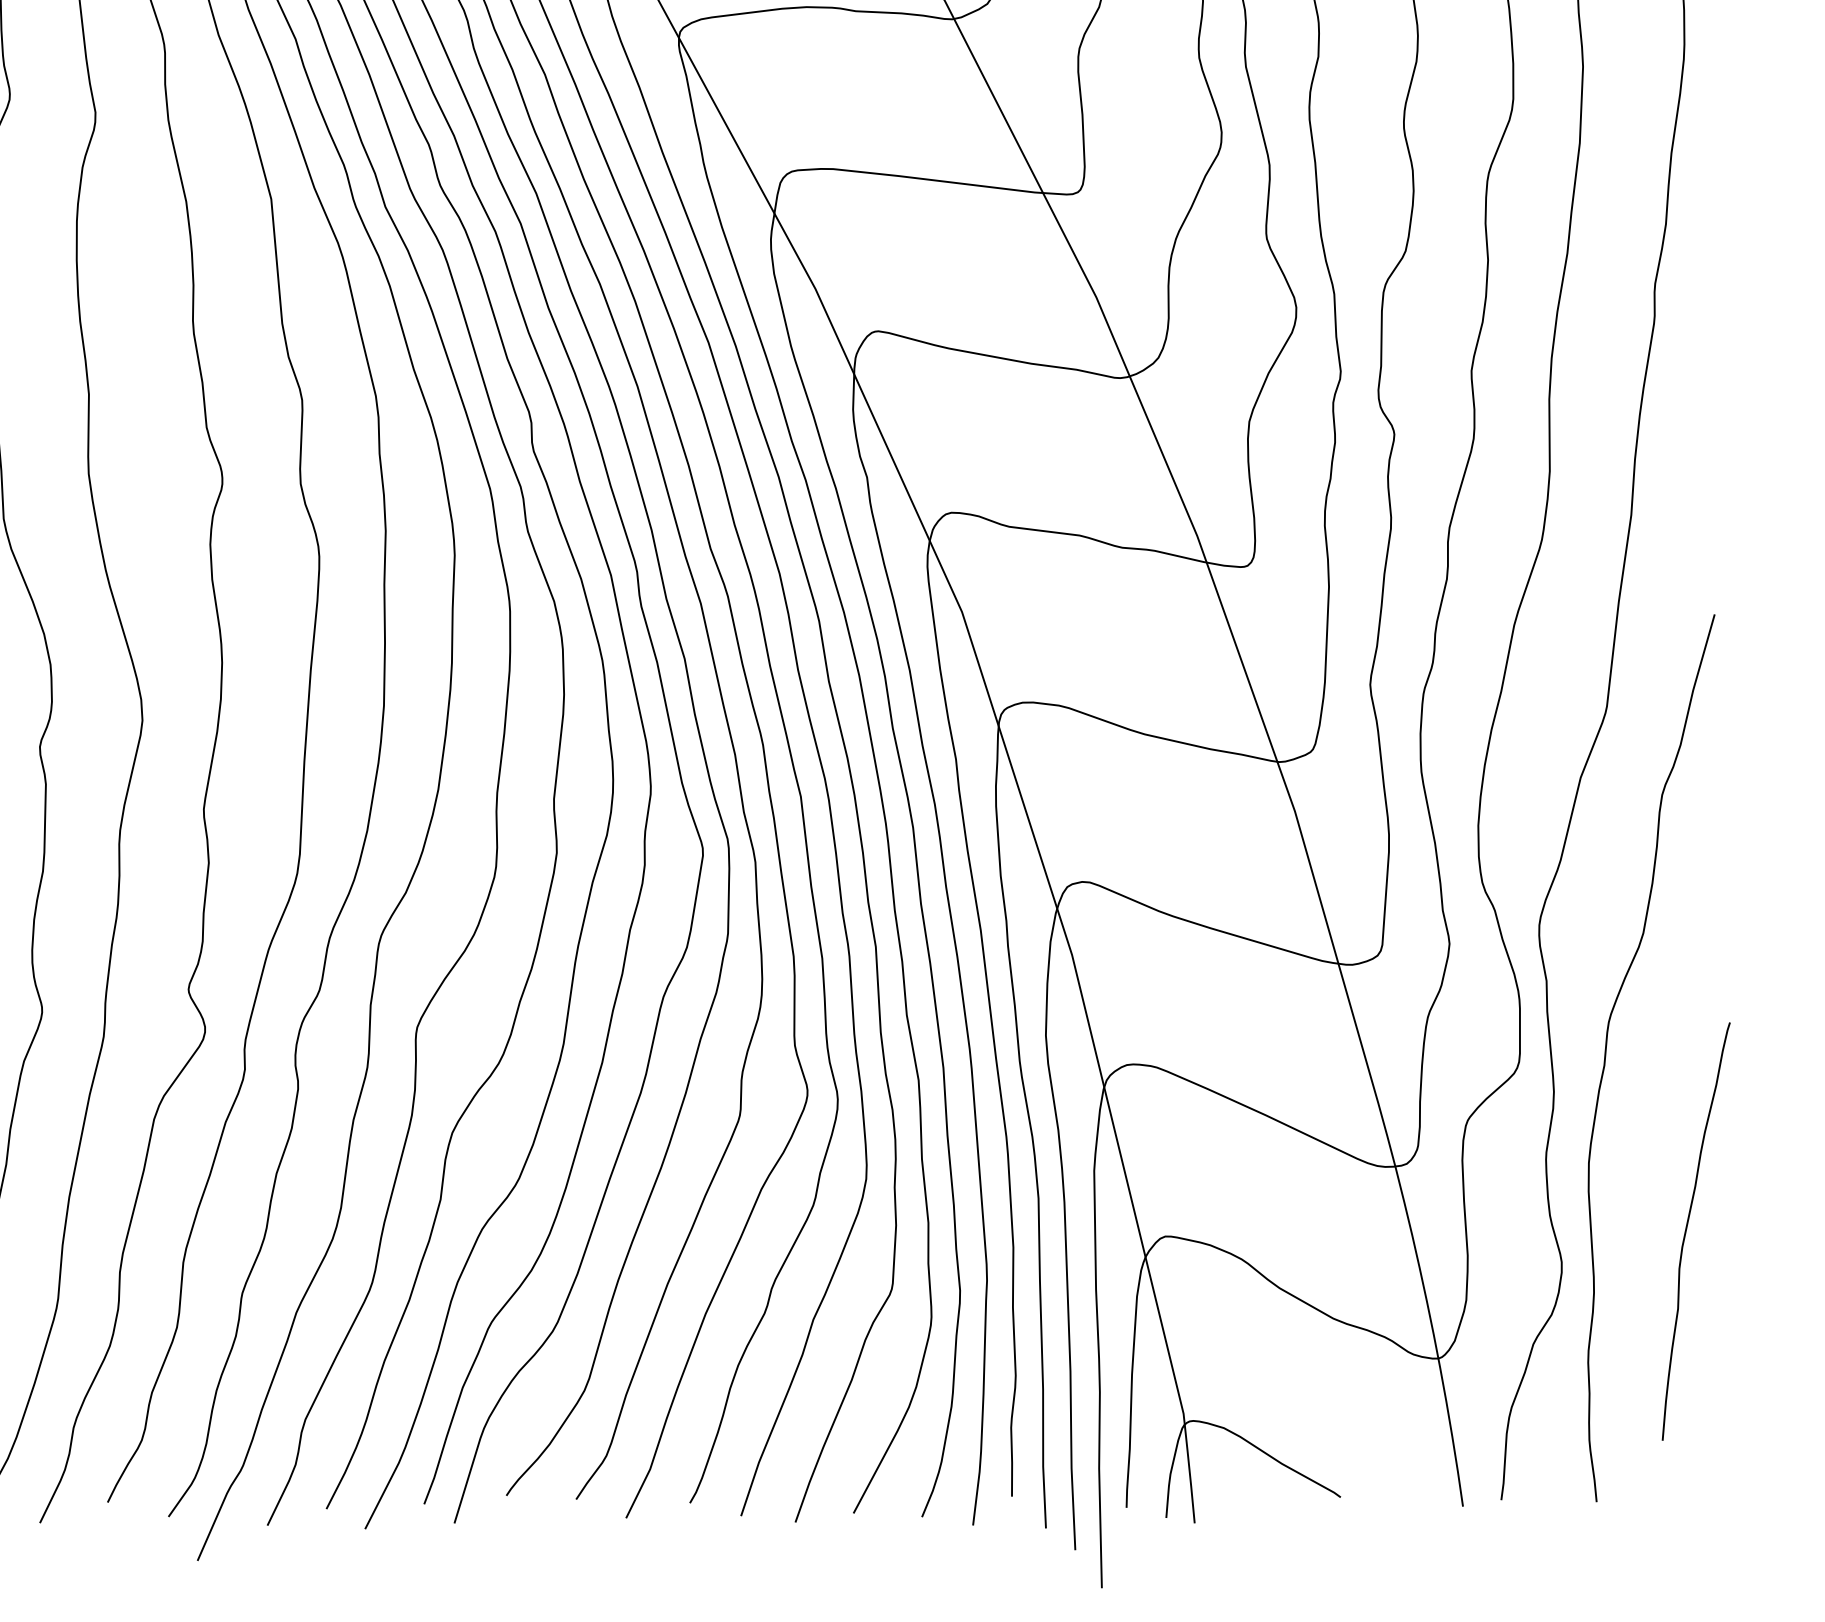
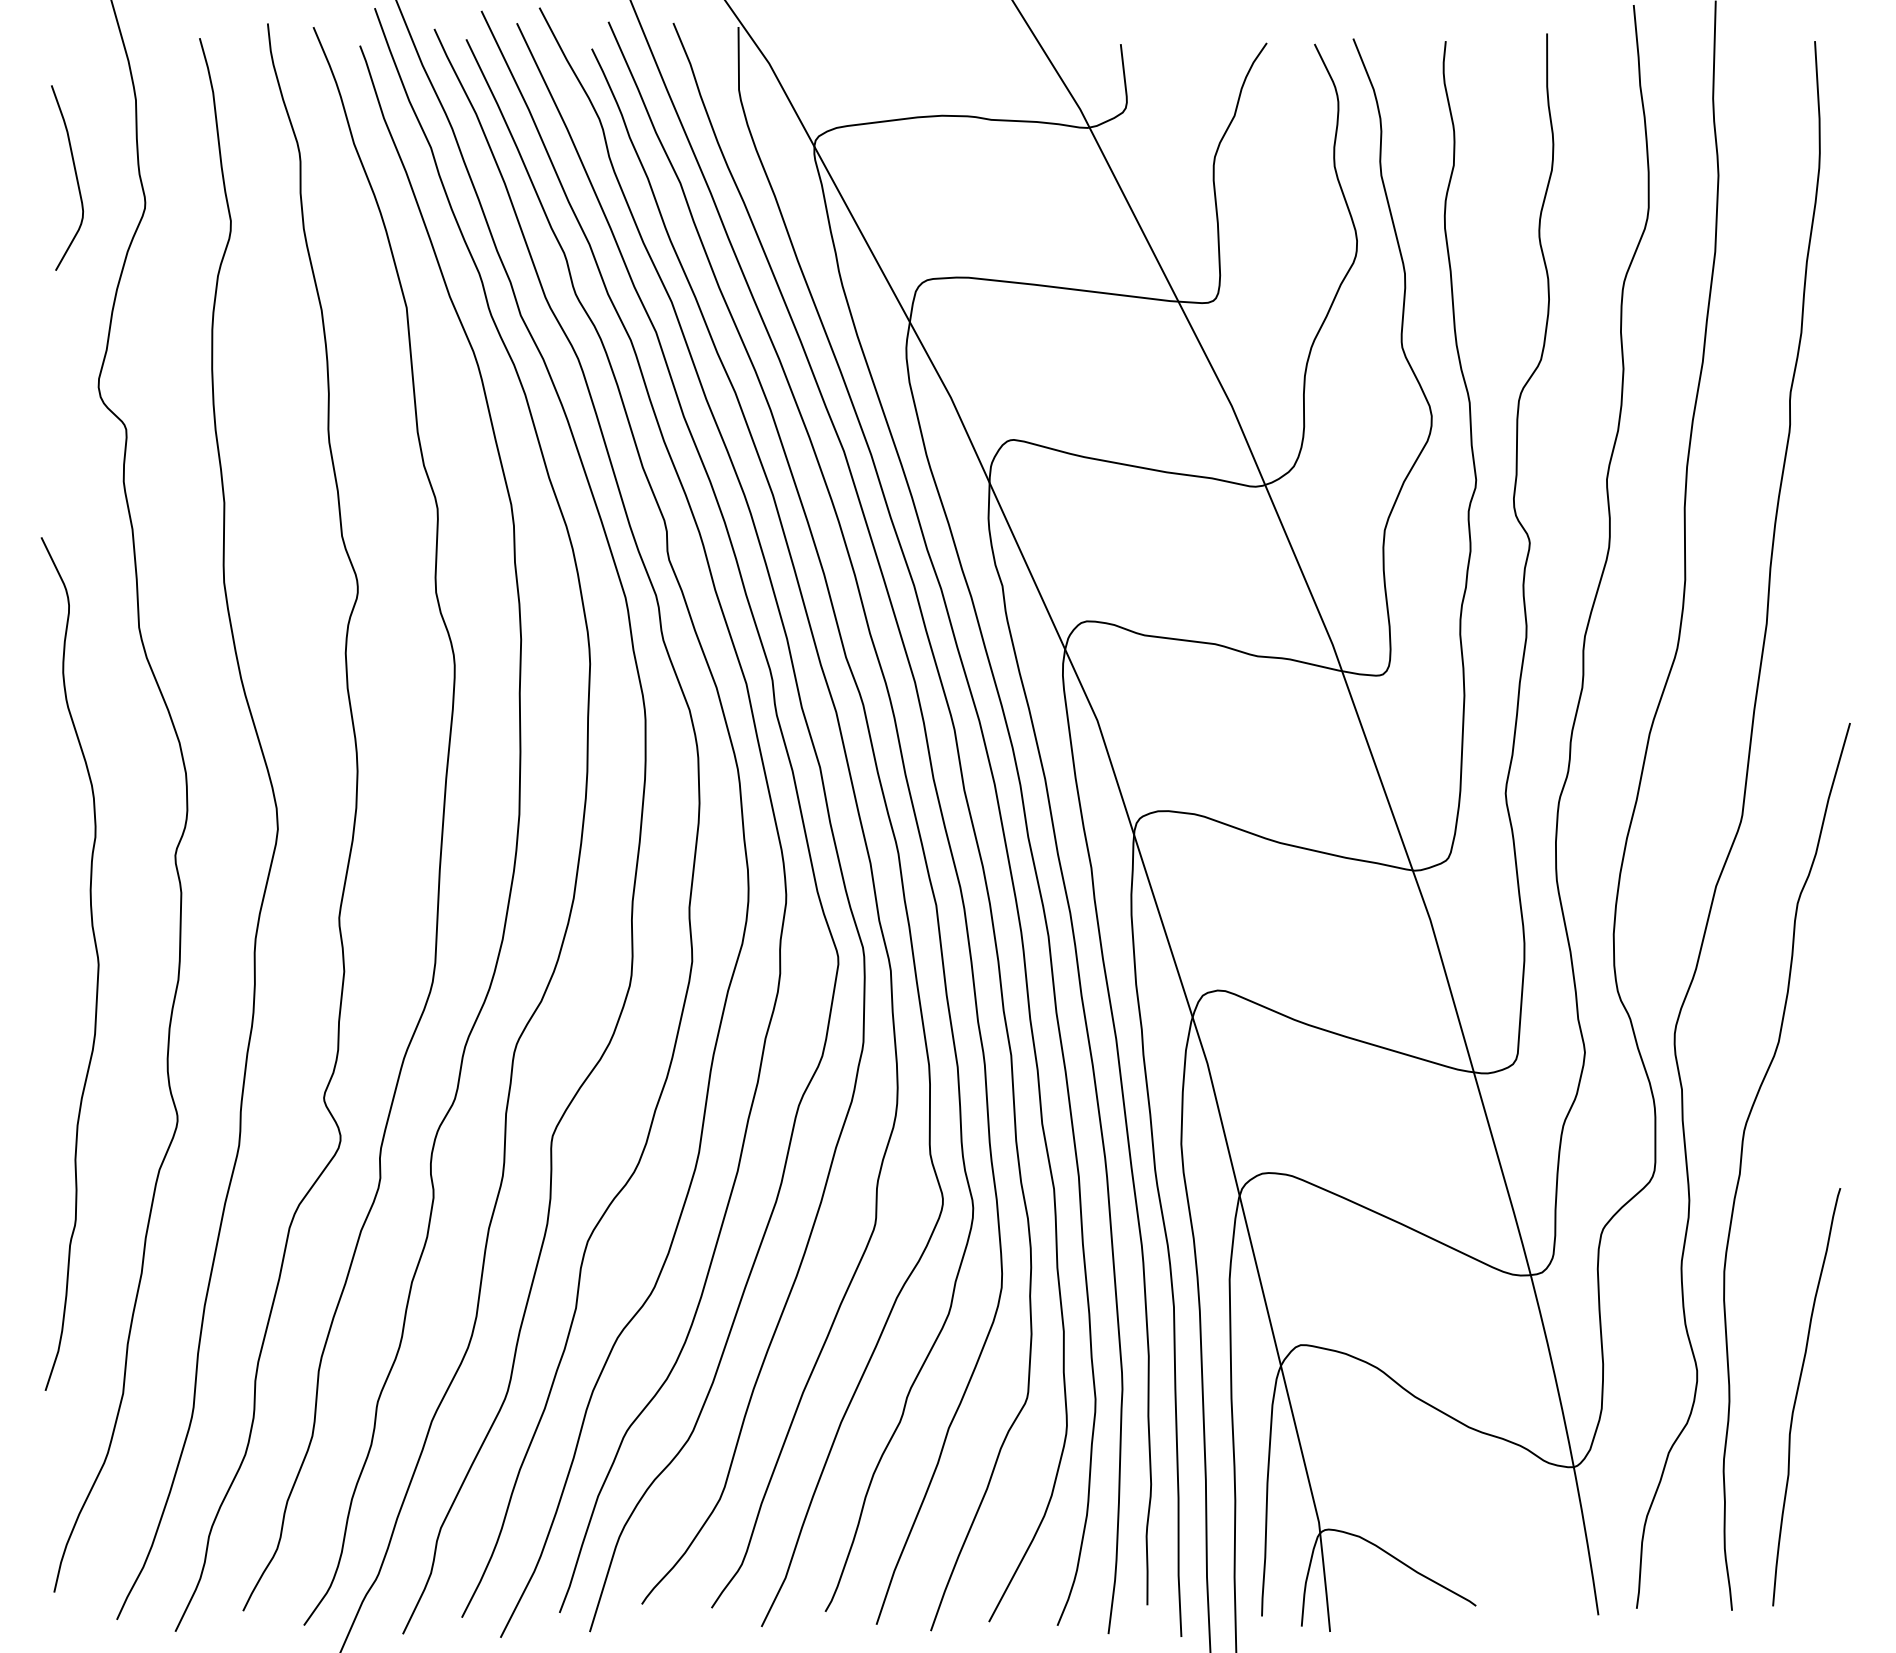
curve: (1687, 1230) -> (1797, 1396), moved

